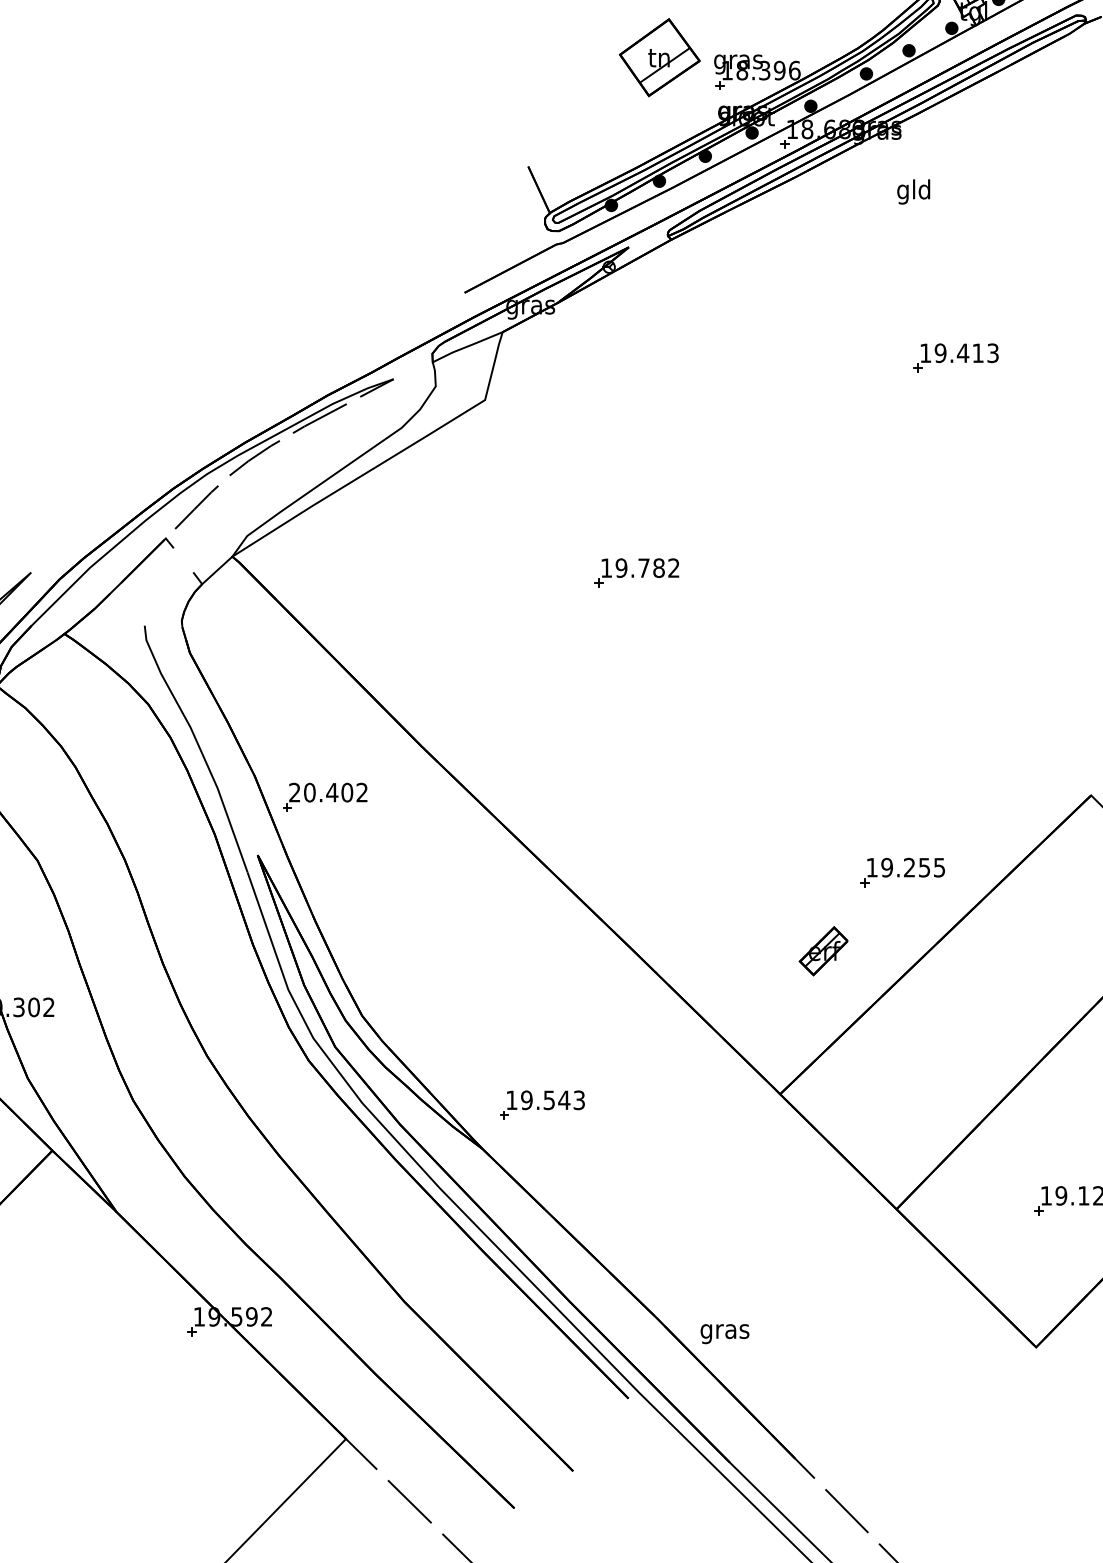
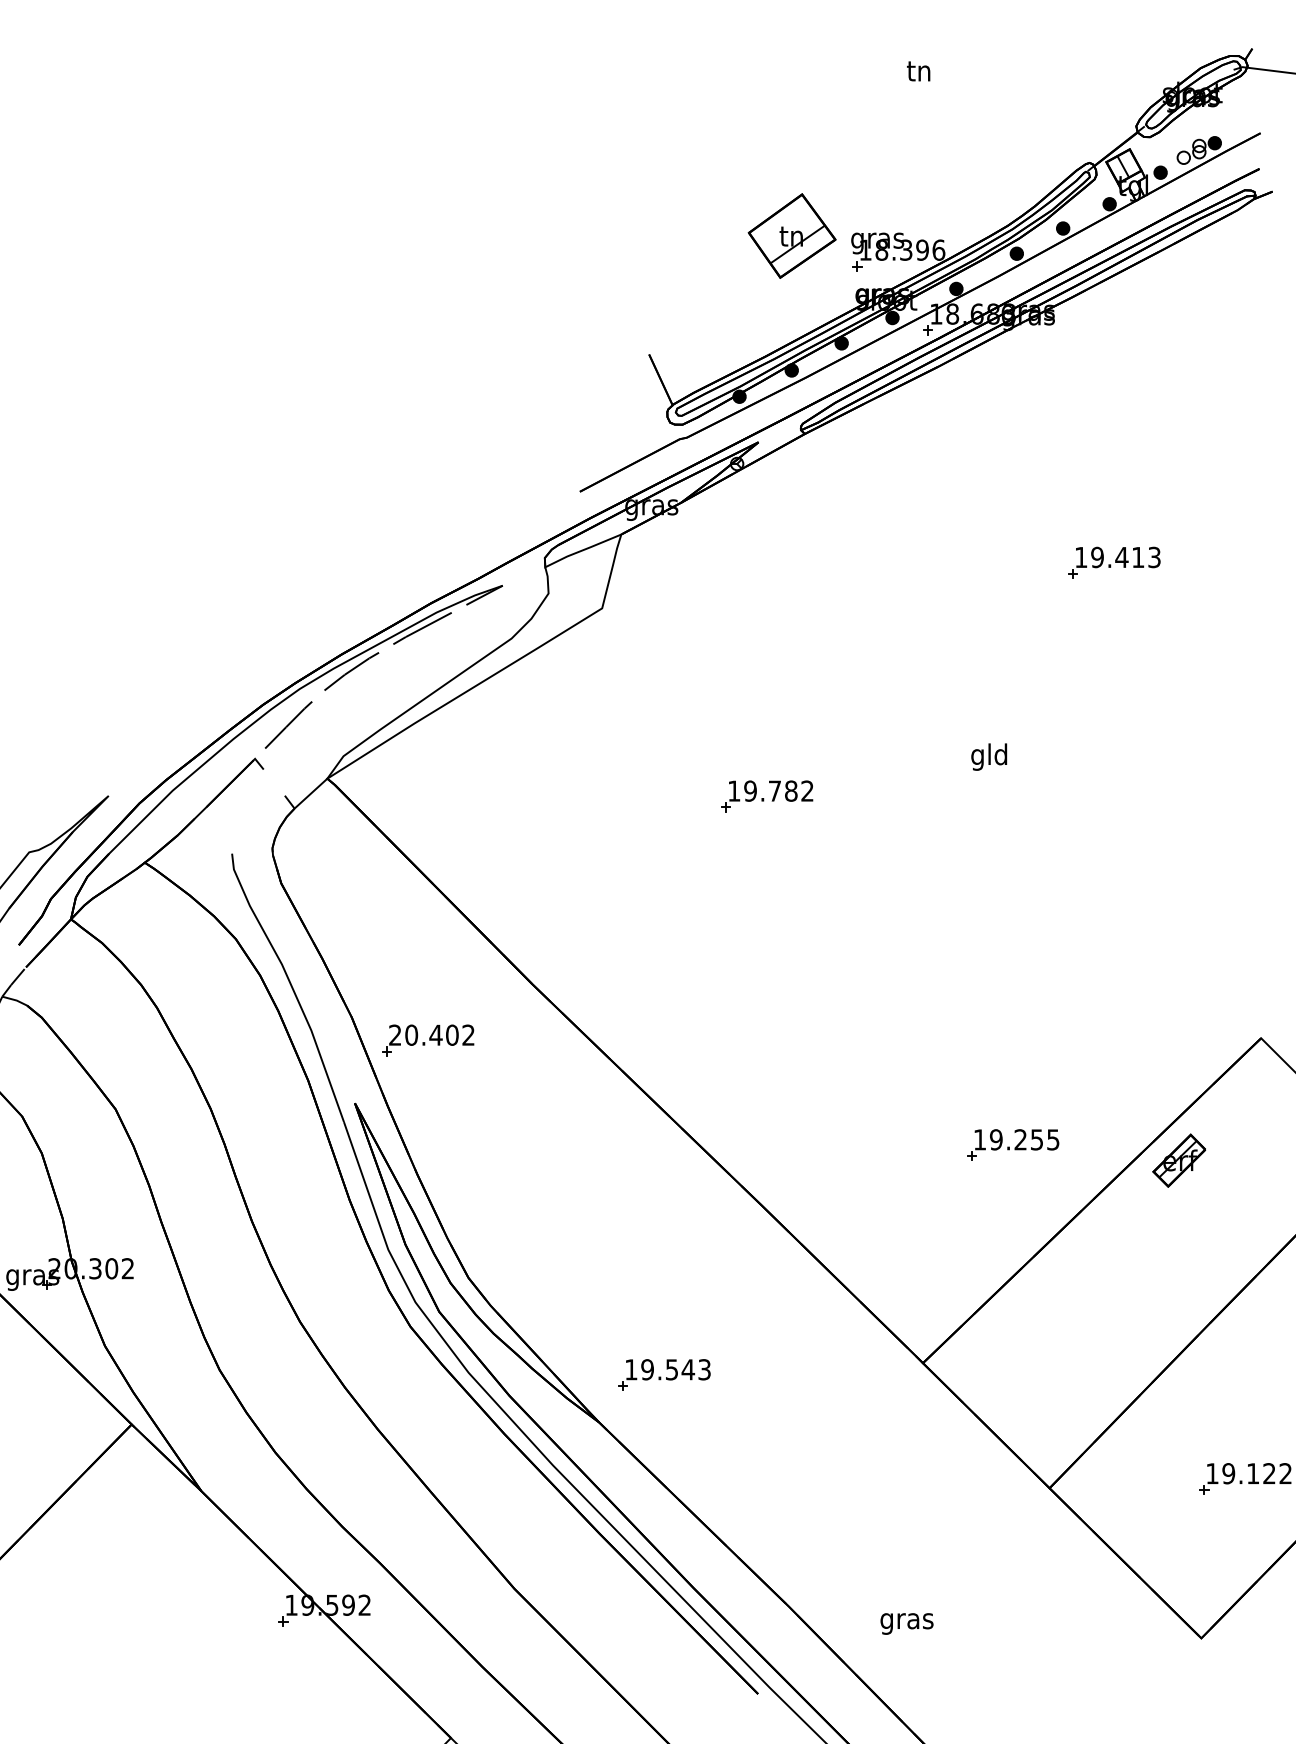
text: (913, 191) -> (989, 756), moved
part: (902, 871) -> (1013, 1144), moved
part: (823, 951) -> (1179, 1160), moved
text: (724, 1333) -> (906, 1623), moved

